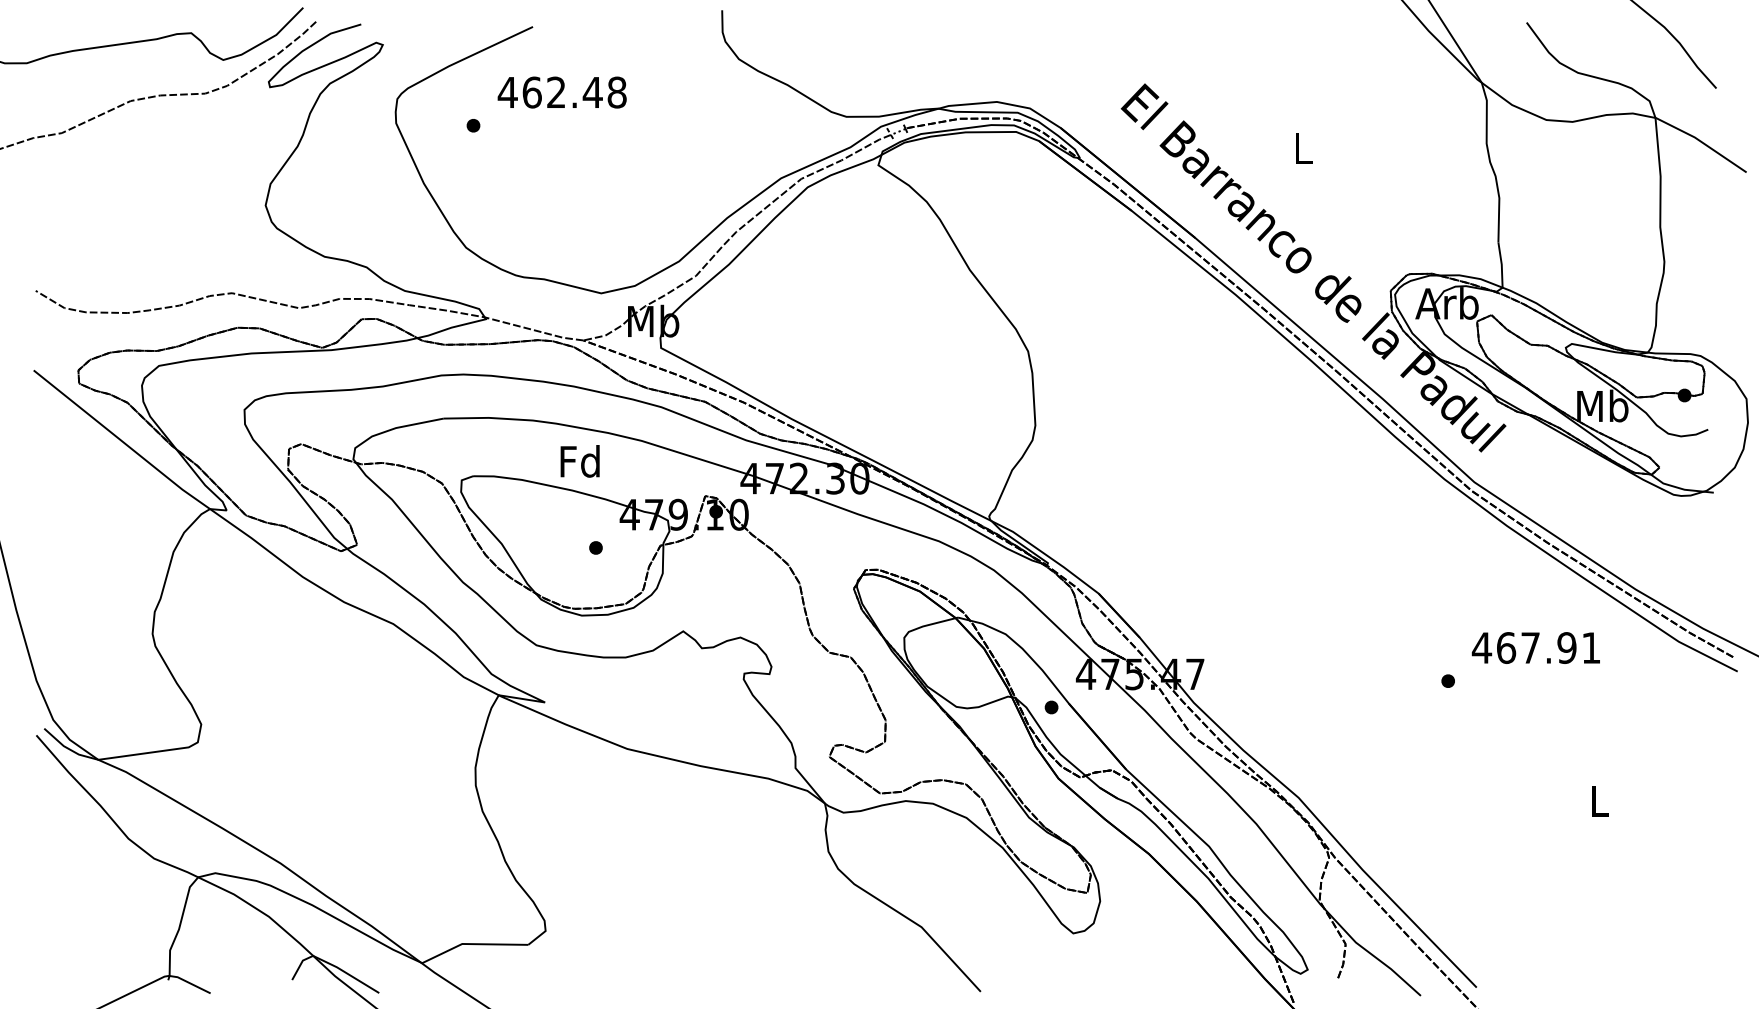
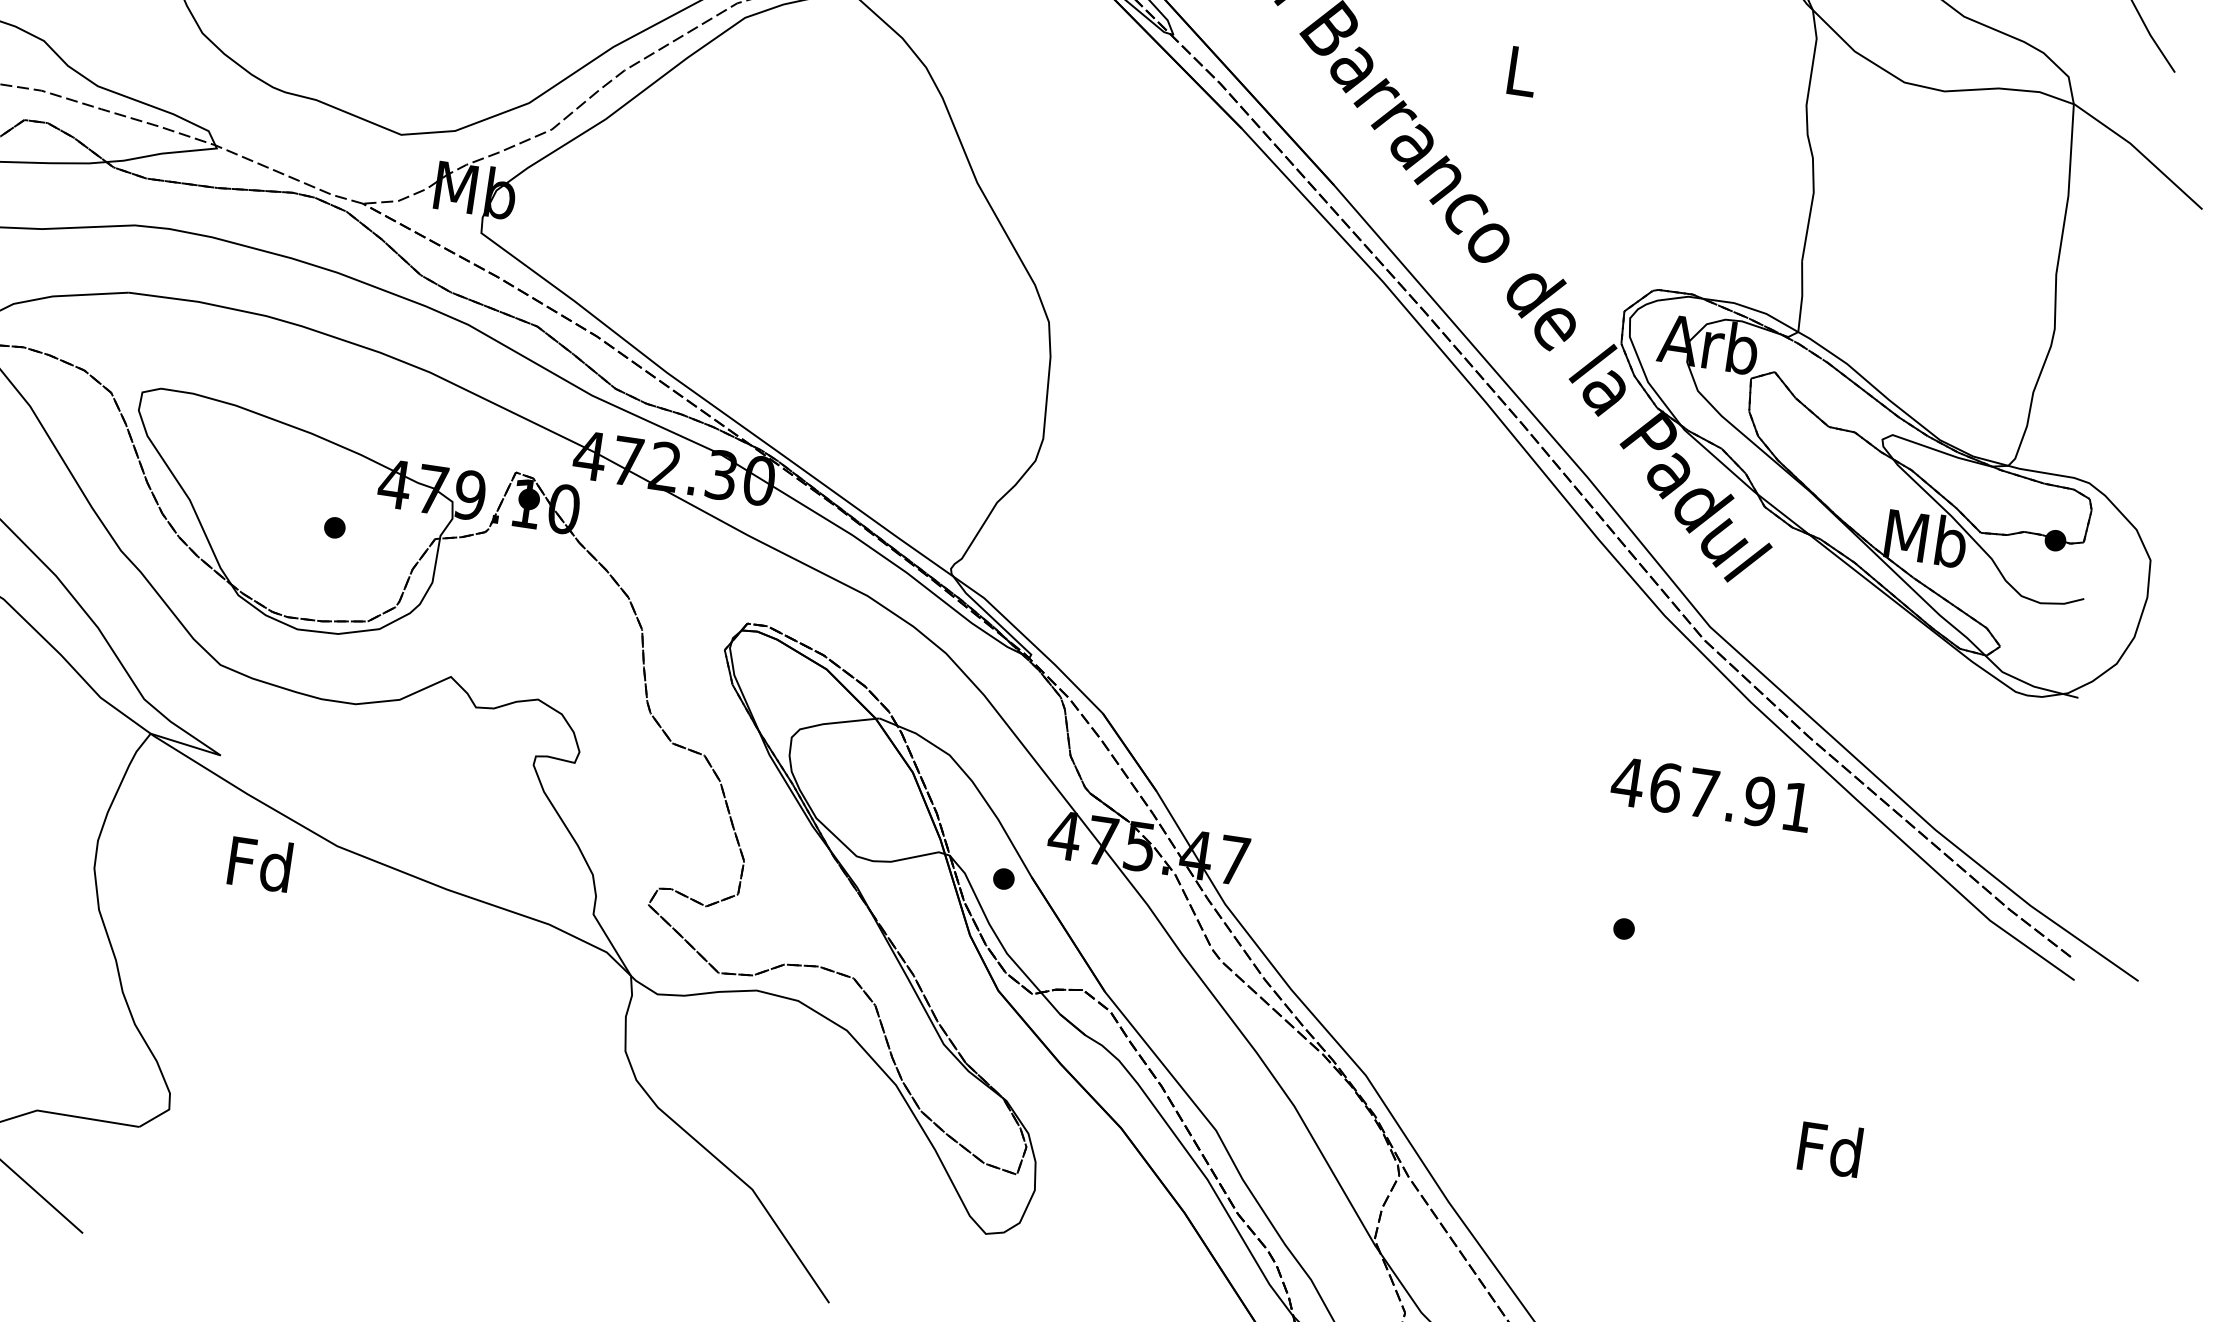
text: (579, 461) -> (259, 864), moved
text: (1535, 647) -> (1710, 793), moved
text: (1598, 800) -> (1829, 1148), L -> Fd

